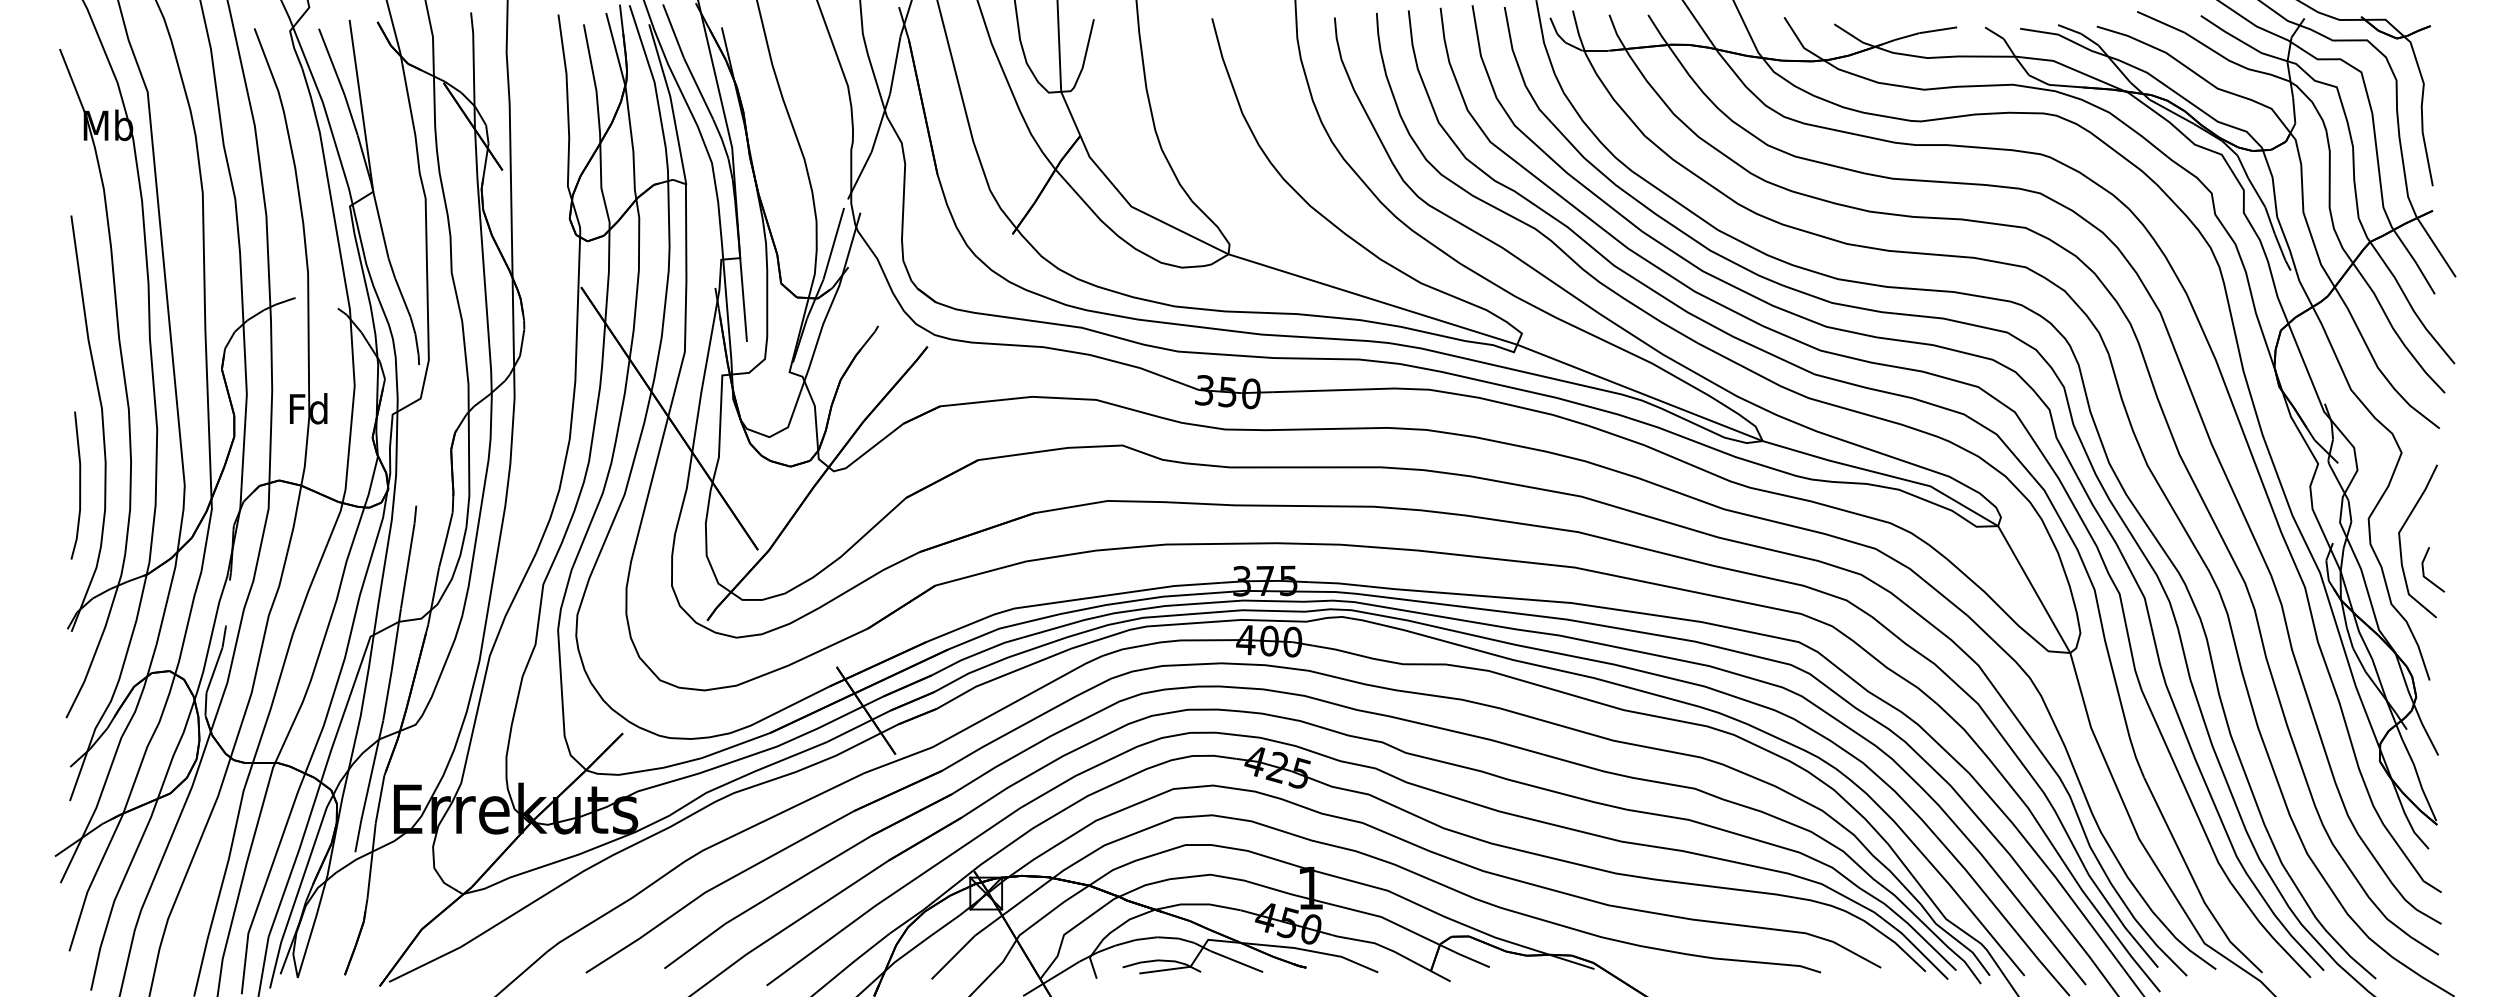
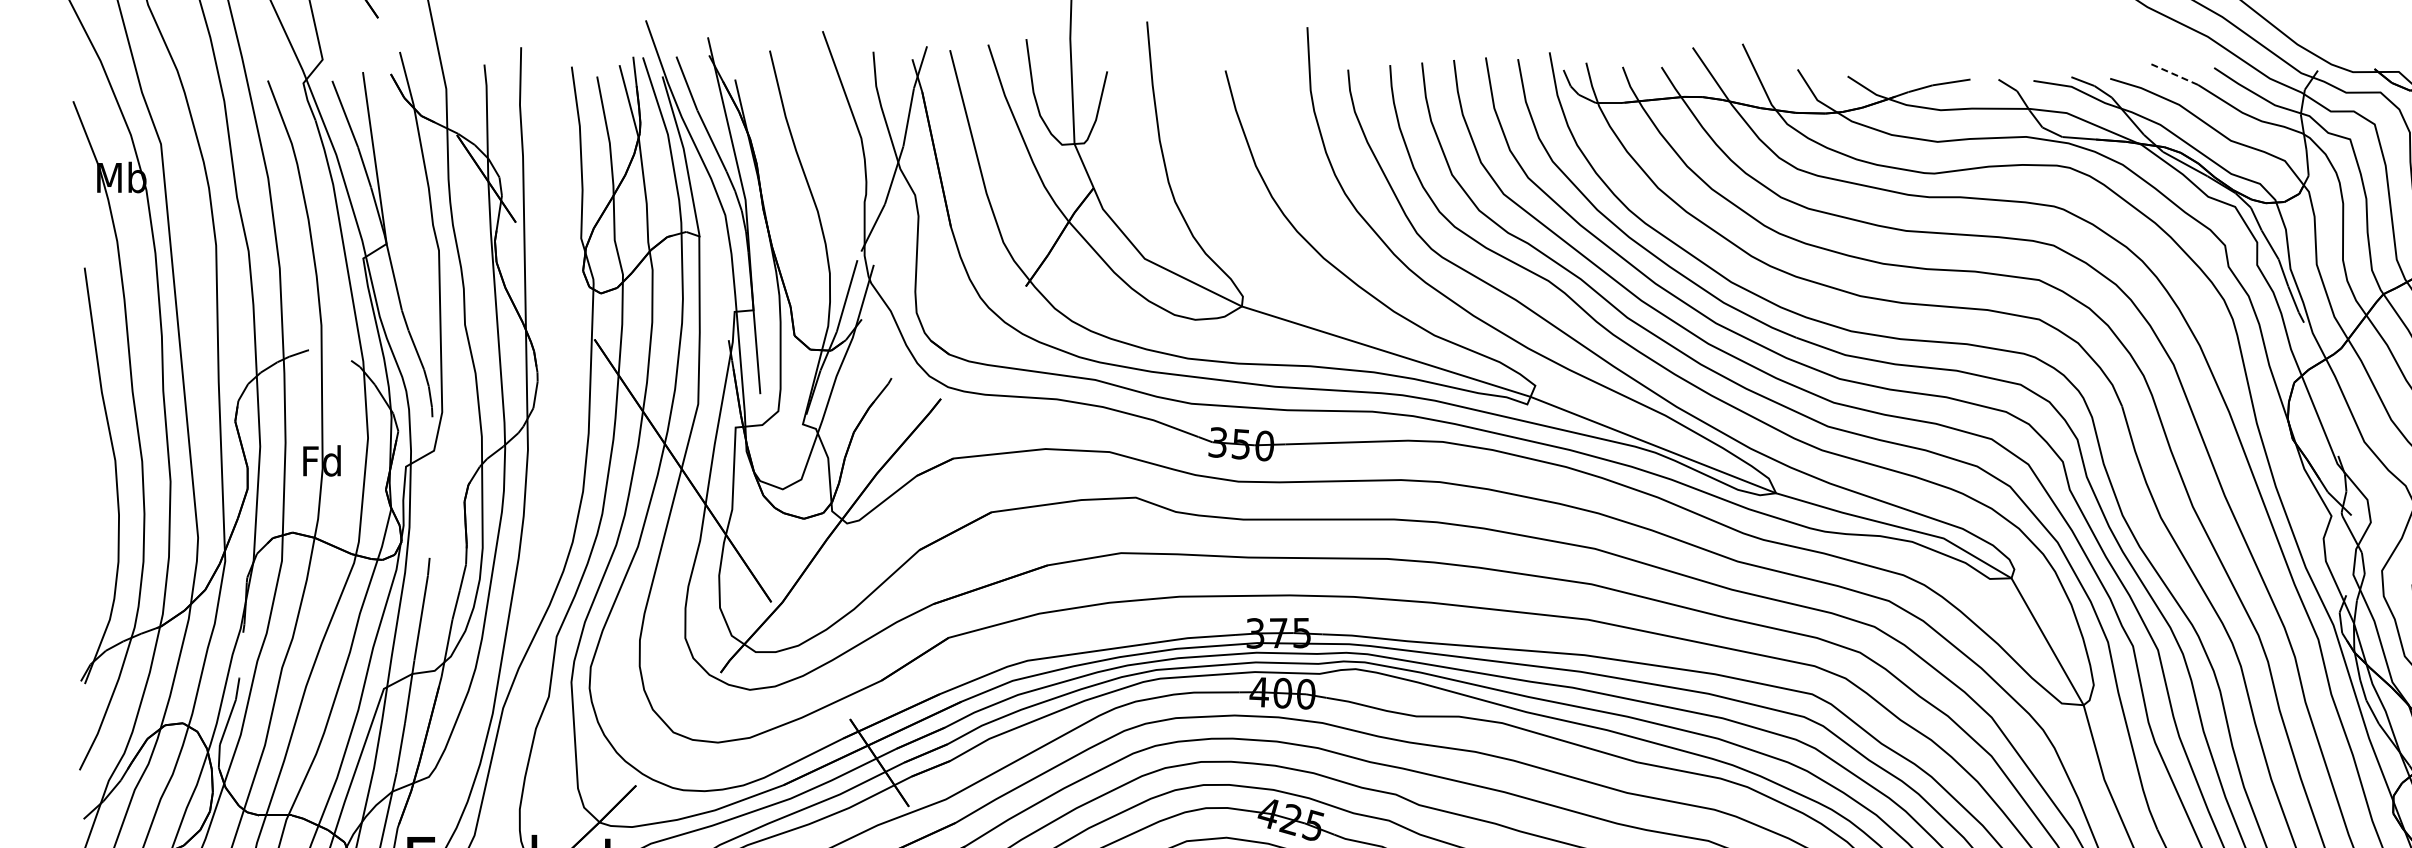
line: (2160, 22) -> (2173, 74), solid -> dashed
line: (79, 485) -> (92, 537), removed

